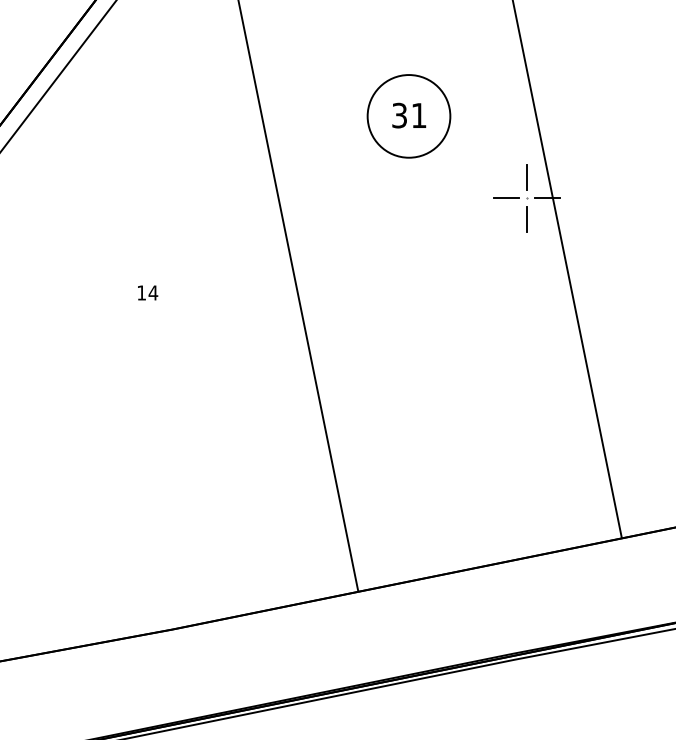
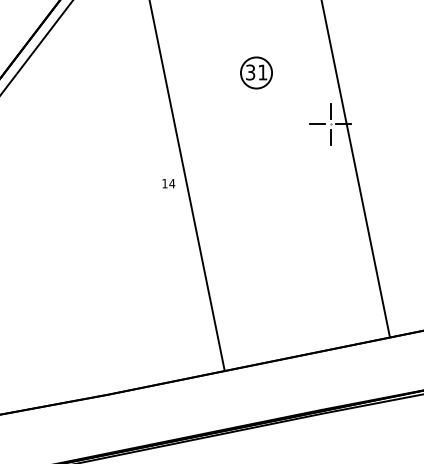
circle: (408, 115) -> (256, 72), size x0.6
text: (147, 292) -> (168, 183), moved

